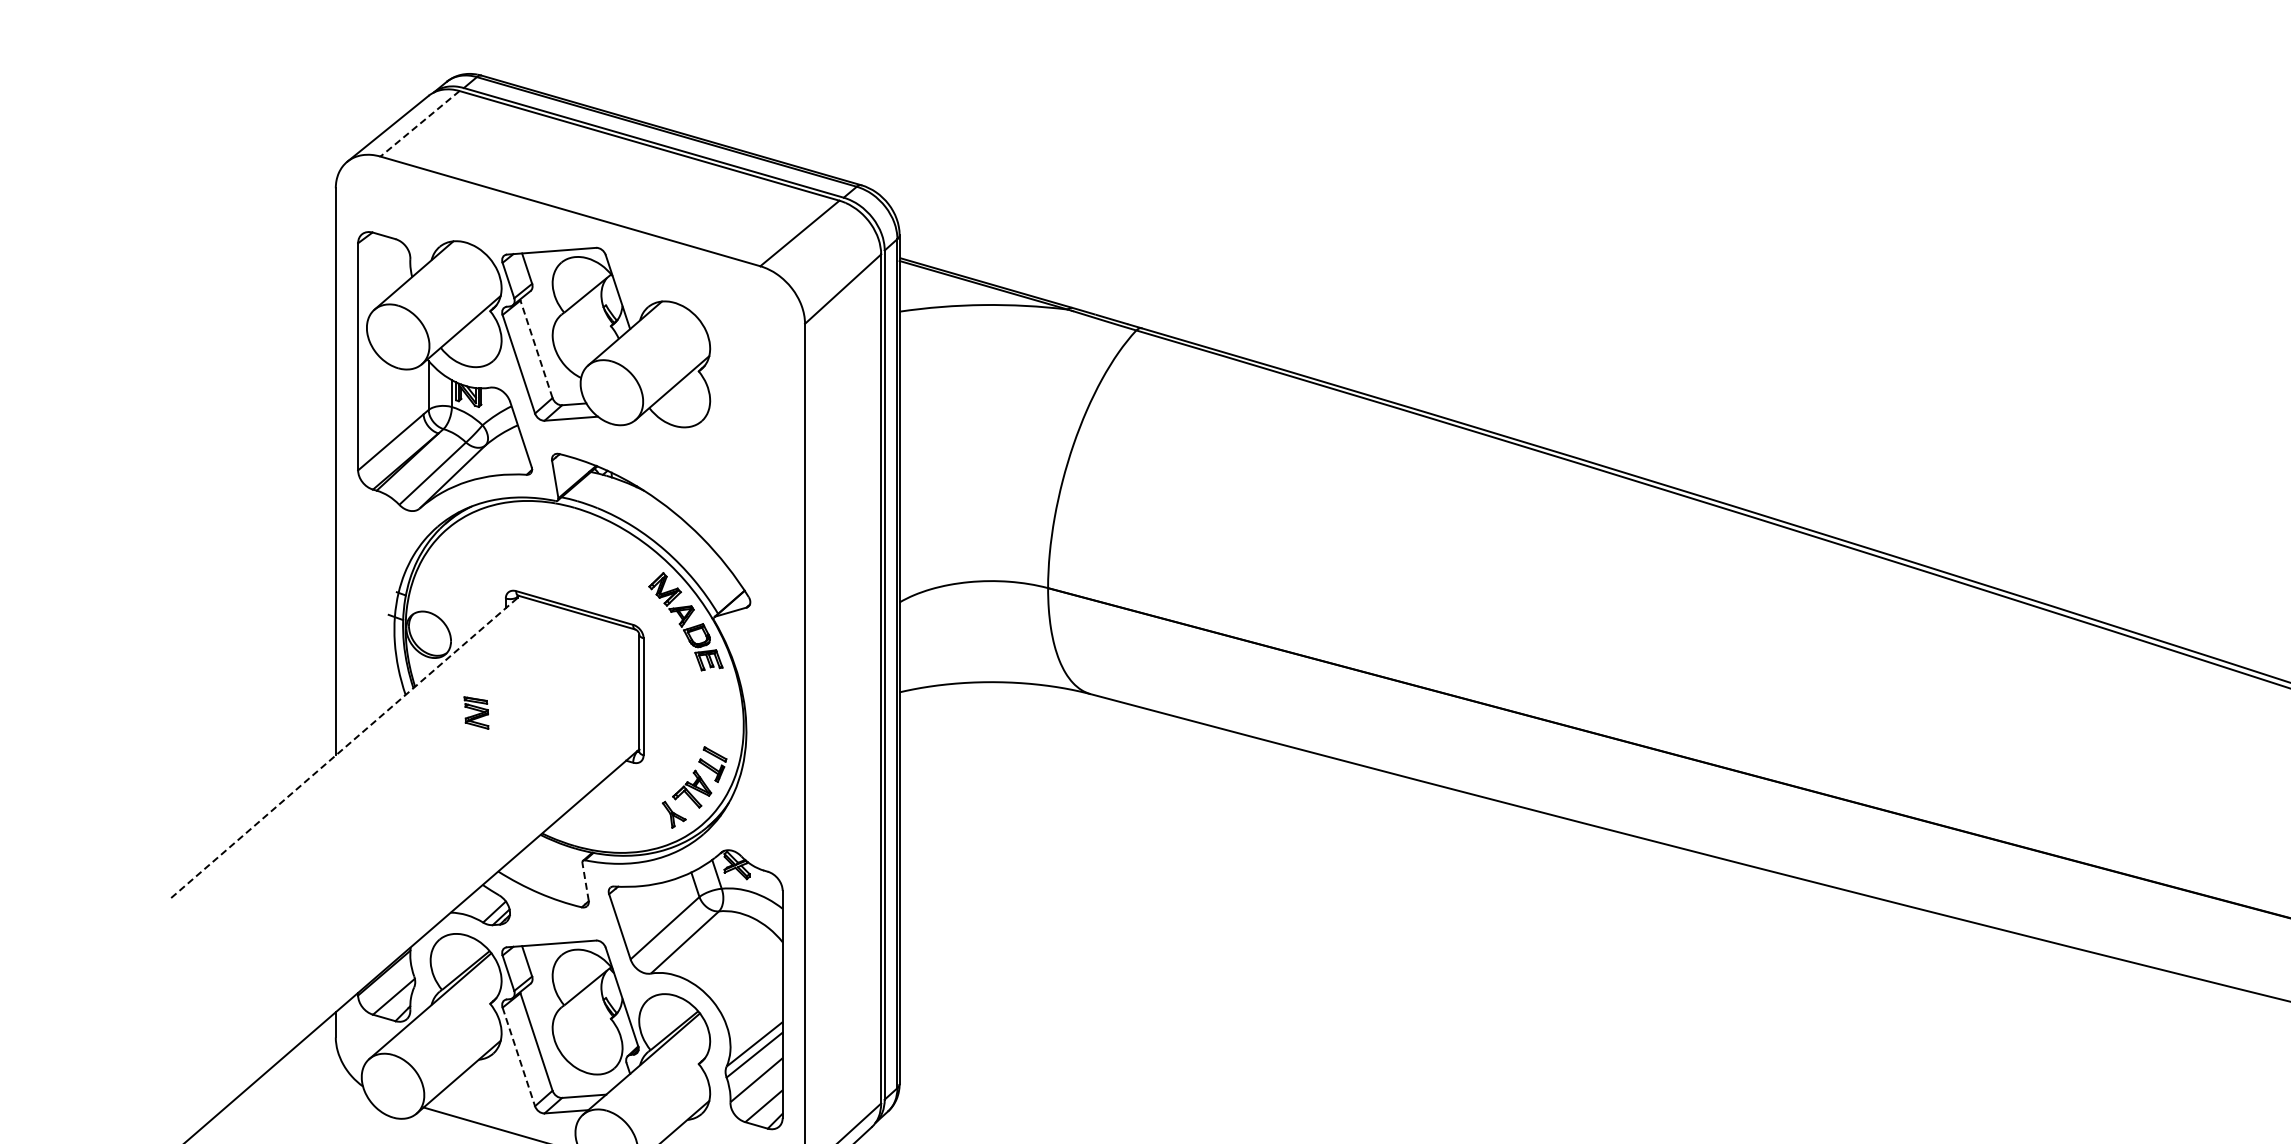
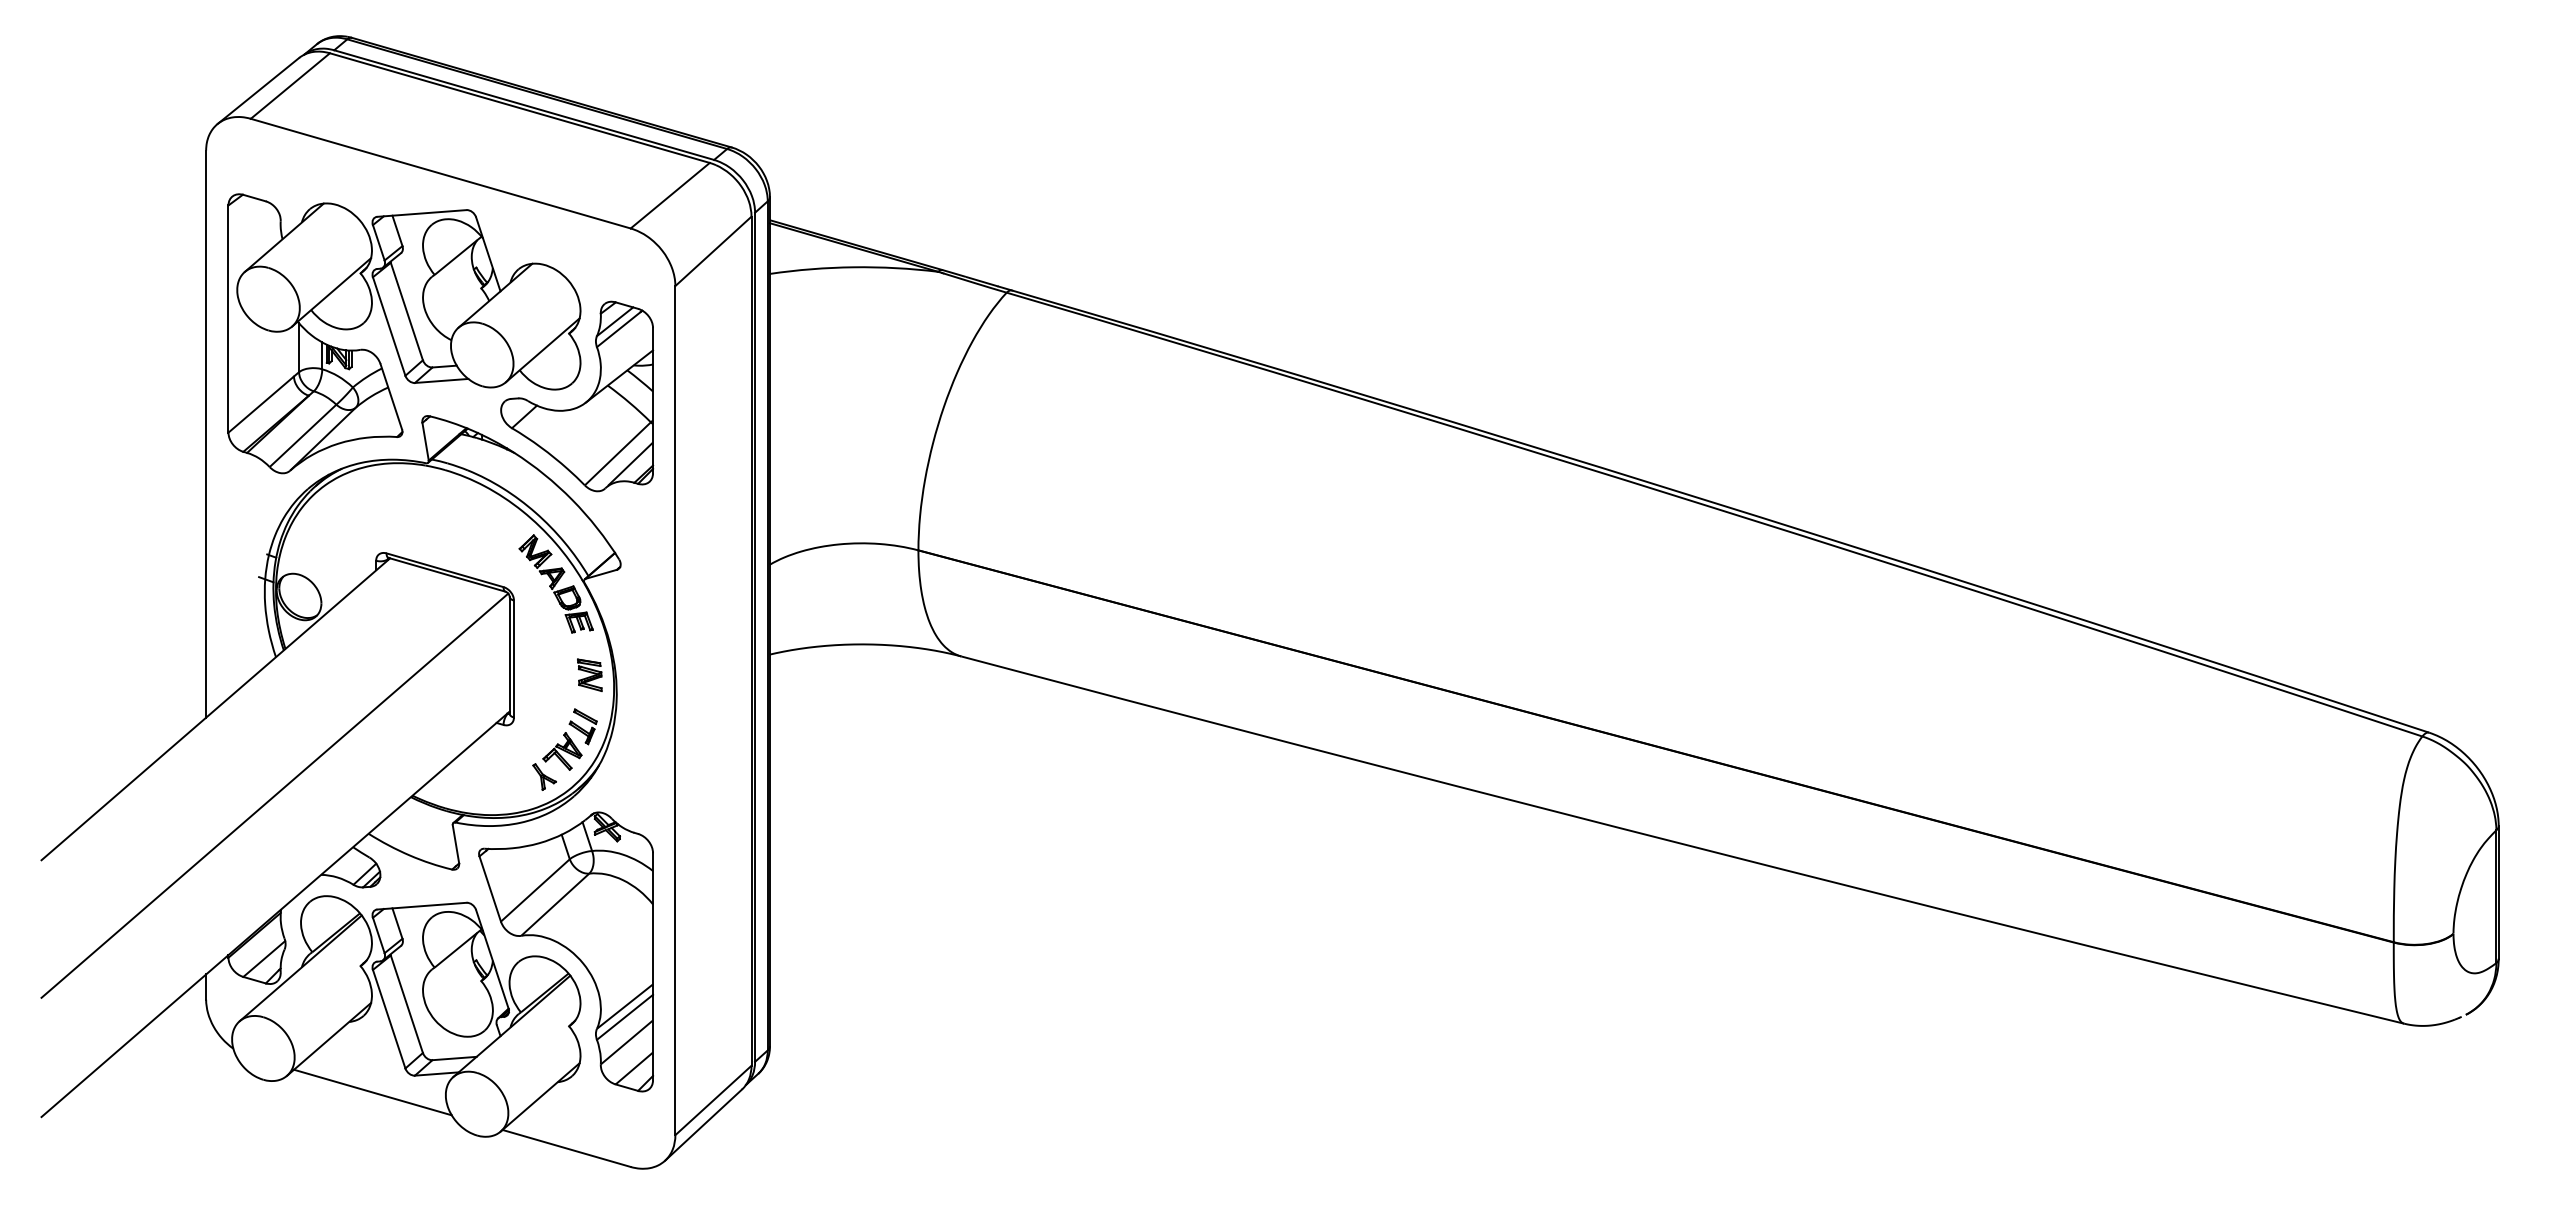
line: (420, 124) -> (290, 86), dashed -> solid
line: (536, 349) -> (406, 311), dashed -> solid
part: (712, 441) -> (582, 403), added
part: (476, 712) -> (589, 674), moved
line: (345, 747) -> (215, 709), dashed -> solid
line: (404, 833) -> (274, 795), added
line: (585, 881) -> (455, 843), dashed -> solid
line: (519, 1057) -> (389, 1019), dashed -> solid

